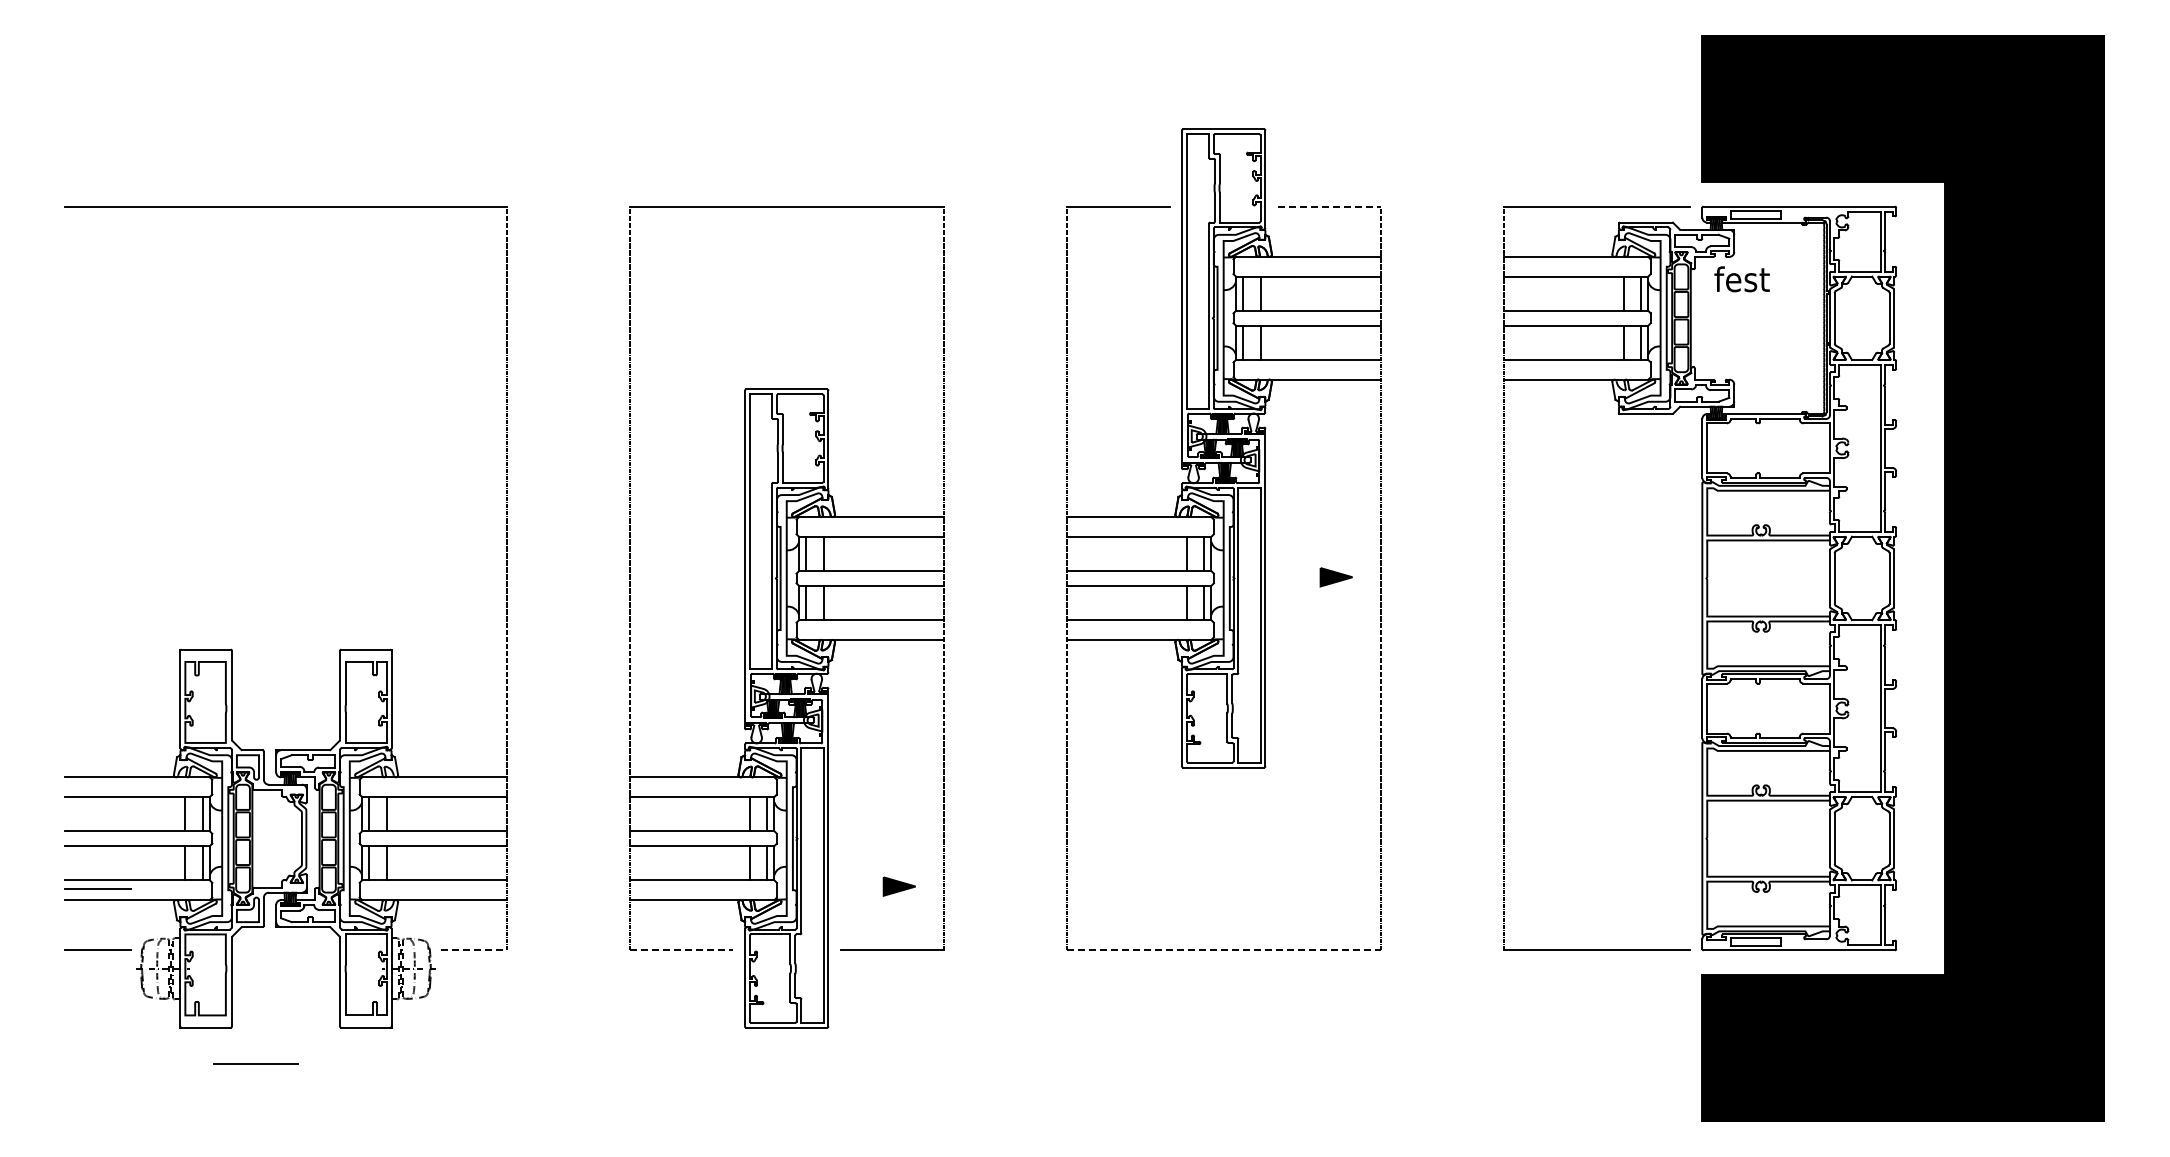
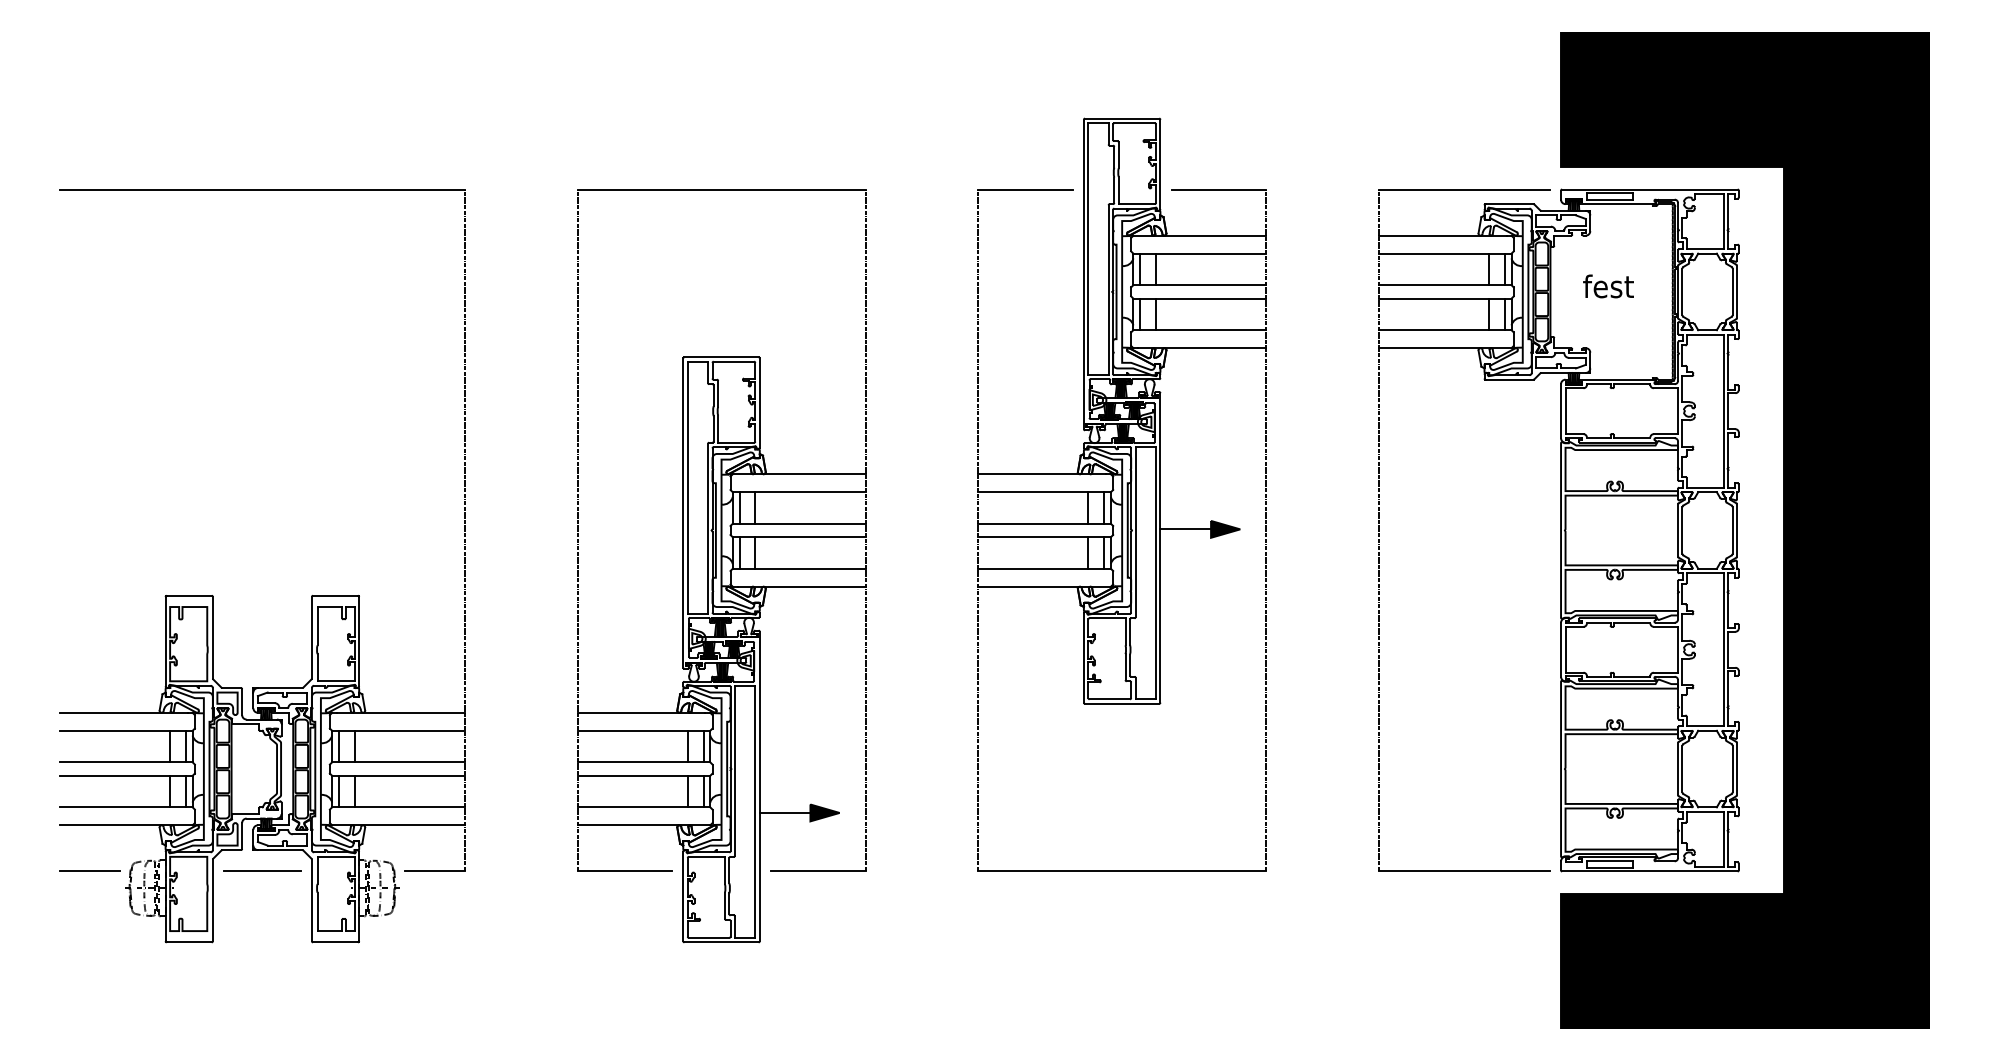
line: (1329, 206) -> (1219, 189), dashed -> solid
text: (1741, 279) -> (1607, 286), moved
line: (1292, 577) -> (1185, 529), added
line: (855, 886) -> (784, 812), added
line: (97, 888) -> (89, 814), removed
line: (473, 950) -> (434, 871), dashed -> solid
line: (681, 950) -> (625, 871), dashed -> solid
line: (1224, 950) -> (1122, 871), dashed -> solid
line: (255, 1063) -> (261, 870), moved

